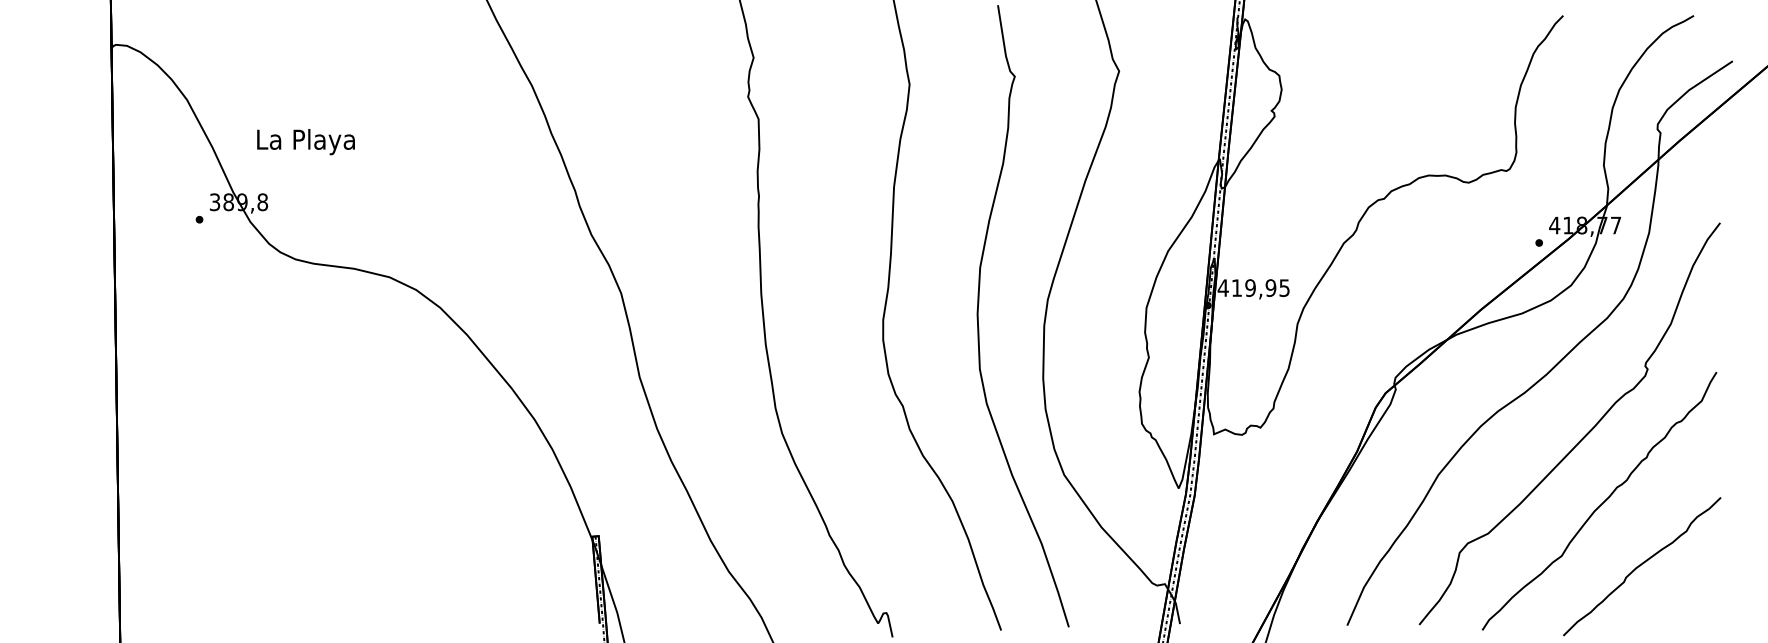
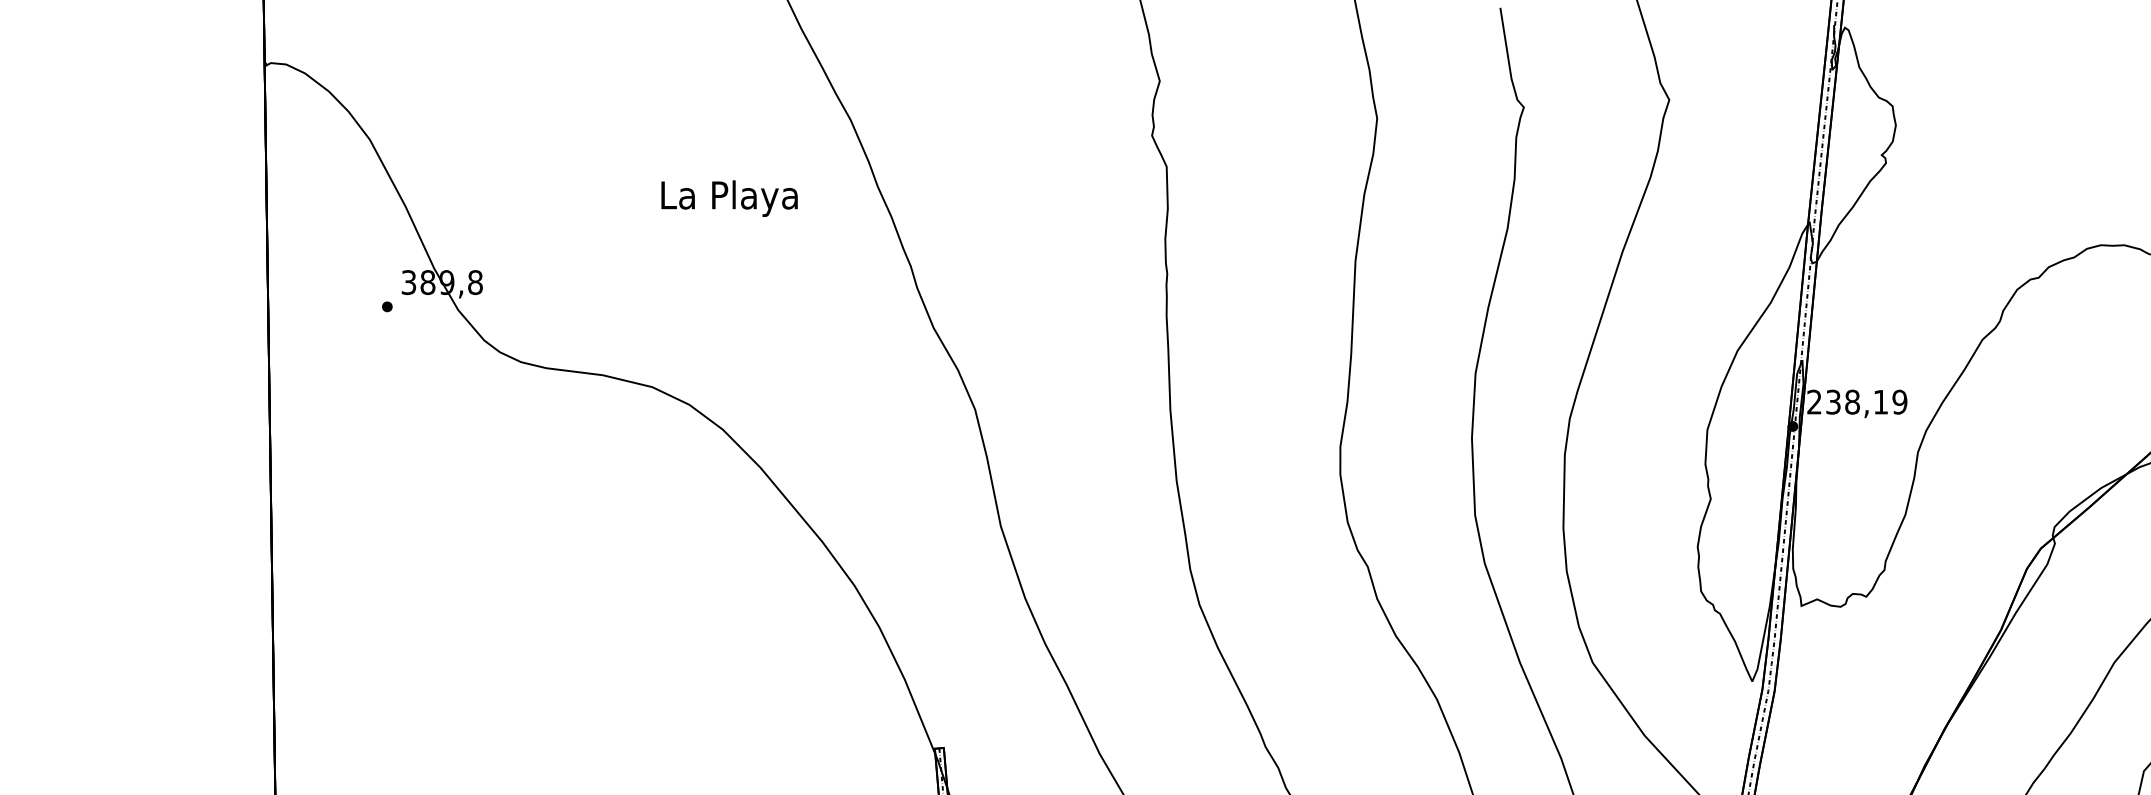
text: (305, 142) -> (728, 199), moved
text: (1253, 288) -> (1856, 402), 419,95 -> 238,19

